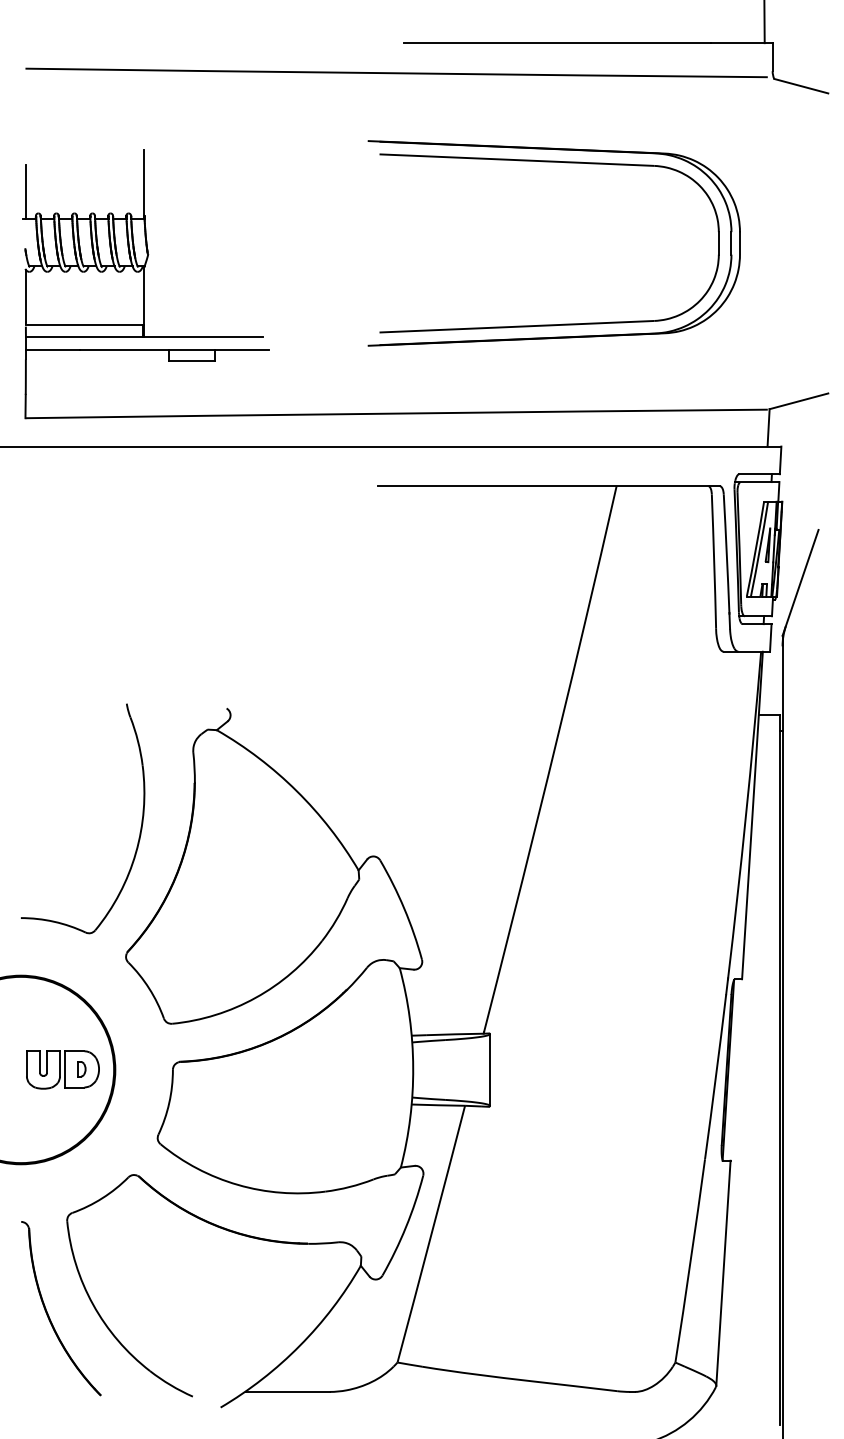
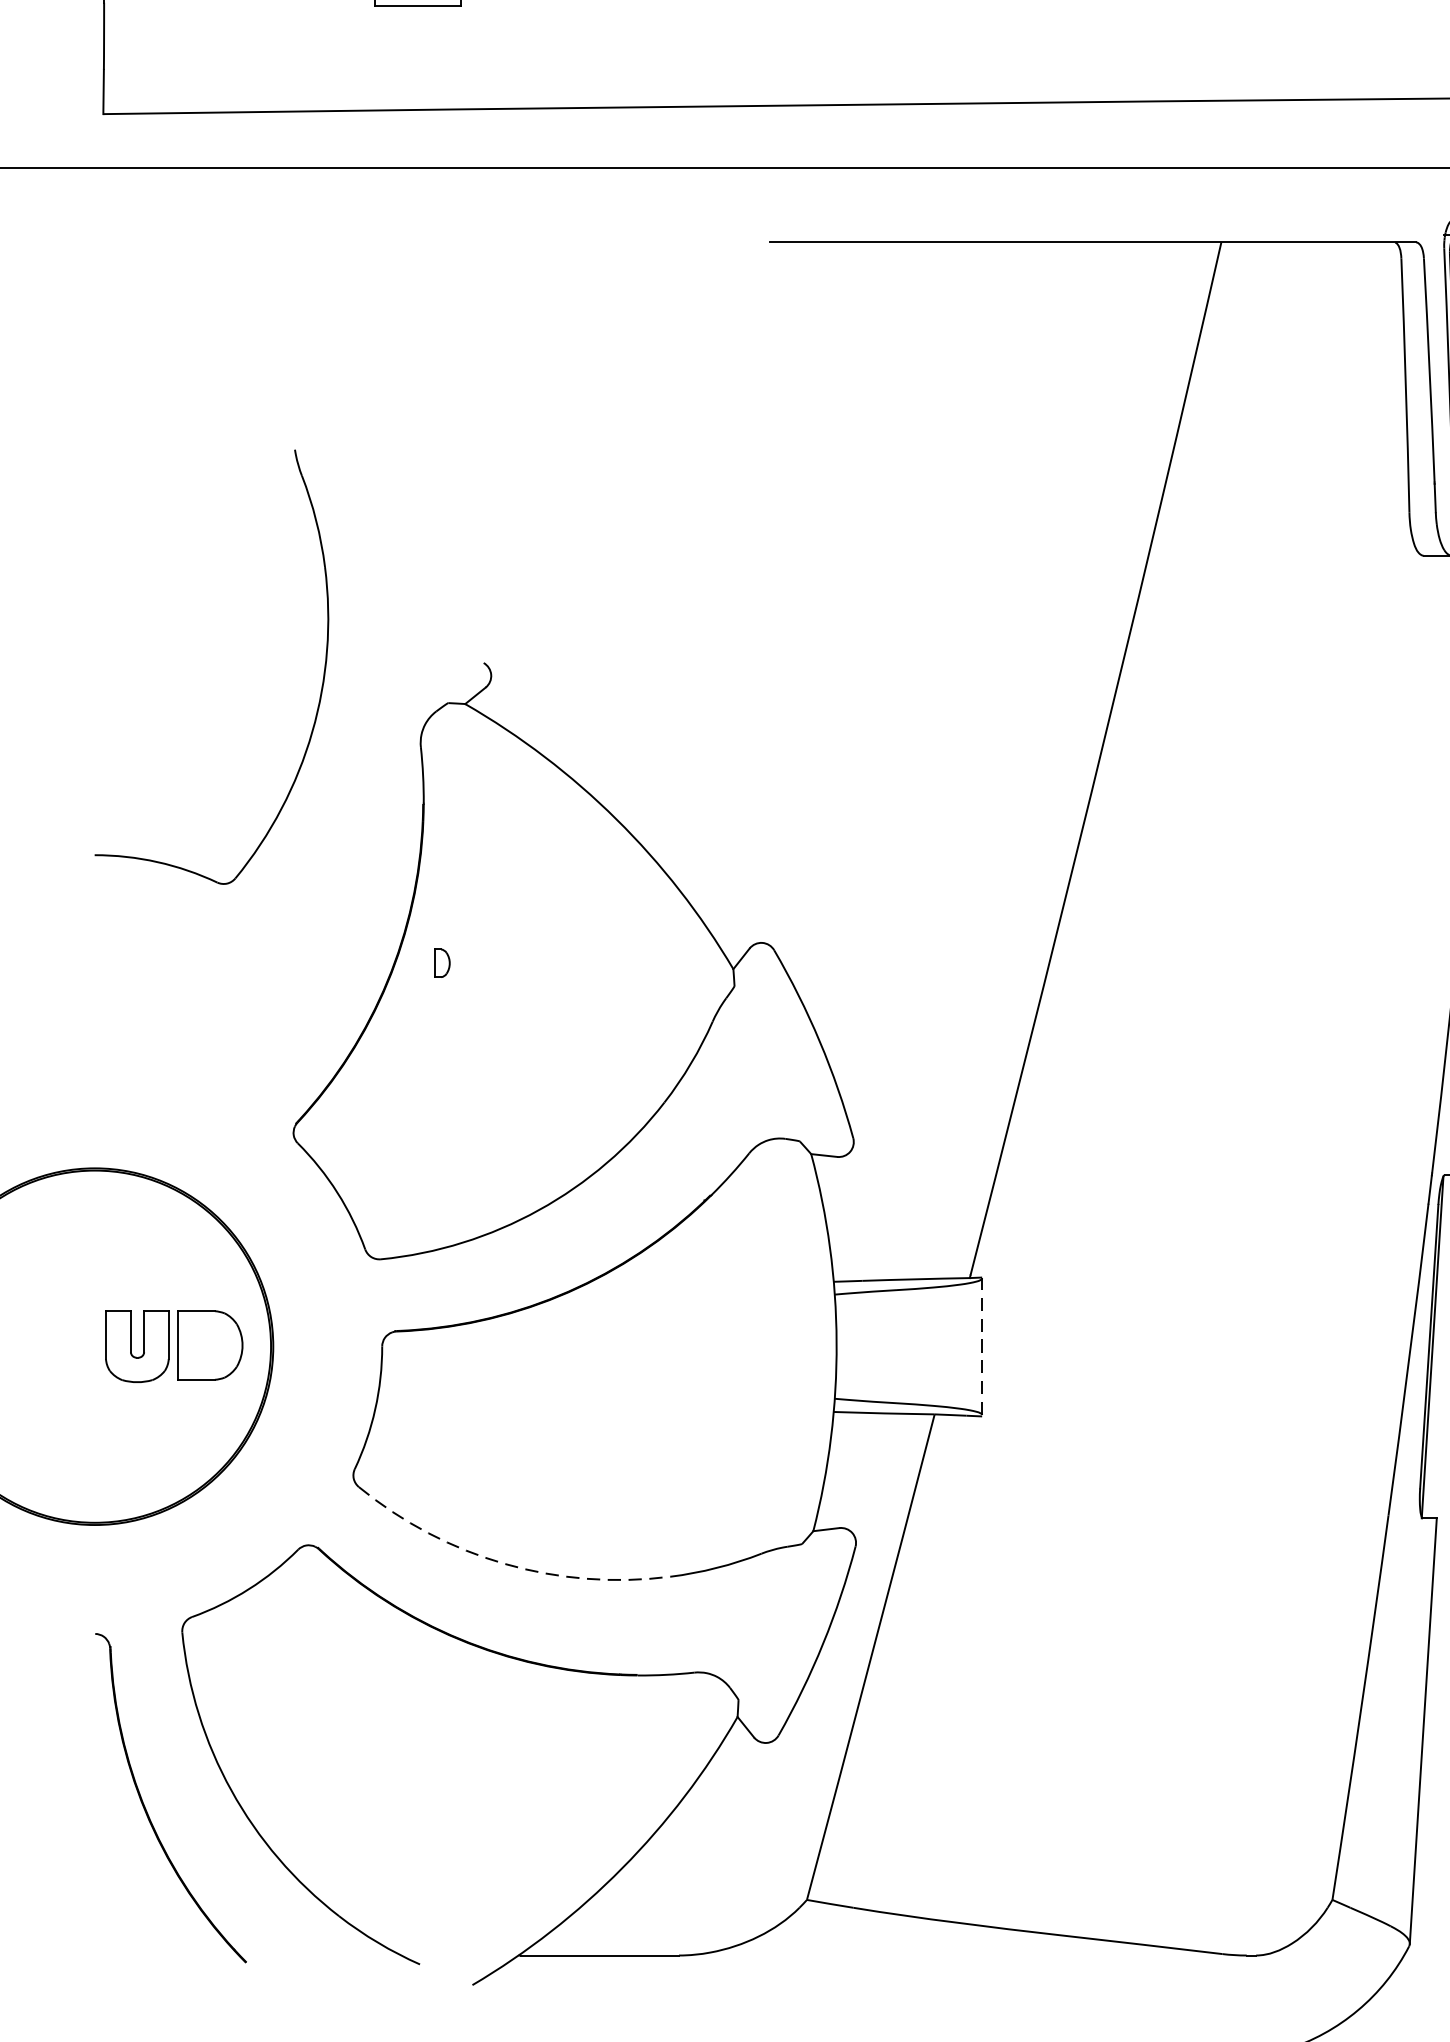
part: (140, 827) -> (320, 683), moved
part: (81, 1069) -> (441, 963), moved
line: (490, 1069) -> (982, 1345), solid -> dashed
arc: (238, 1184) -> (506, 1563), solid -> dashed

